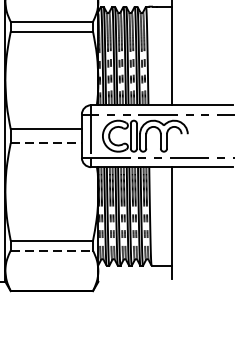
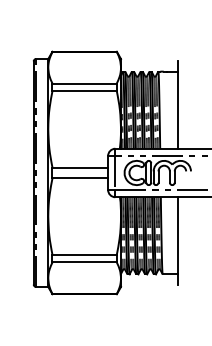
line: (46, 143) -> (80, 178), dashed -> solid
line: (52, 250) -> (85, 262), dashed -> solid

